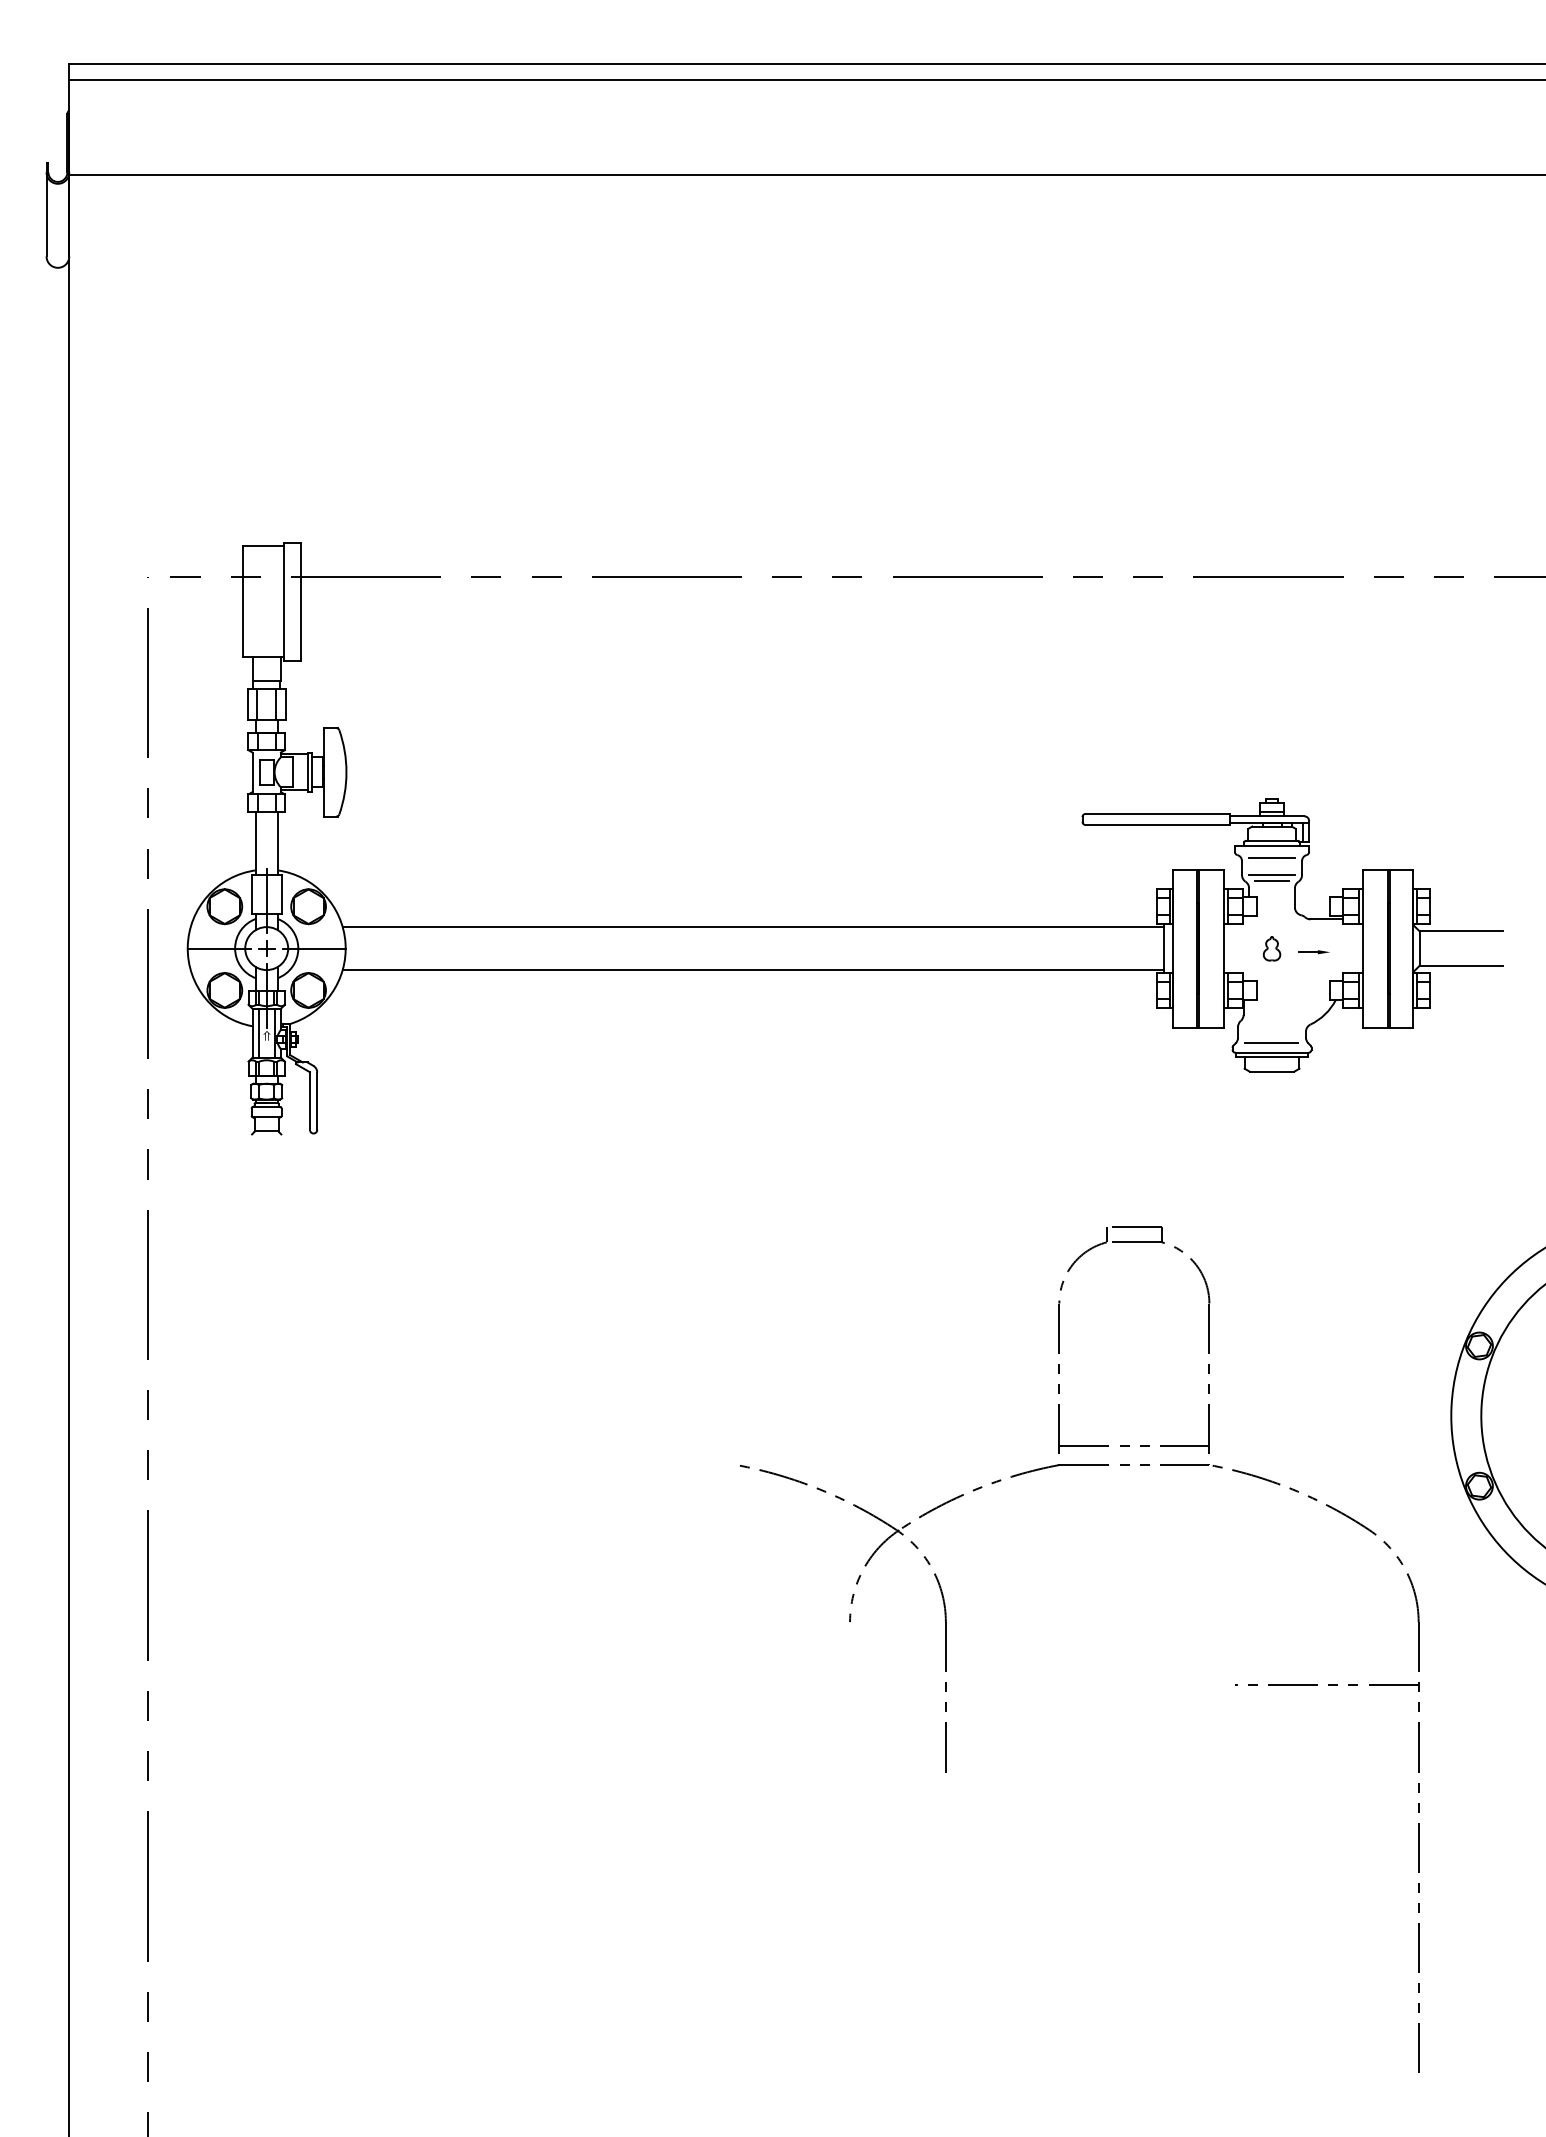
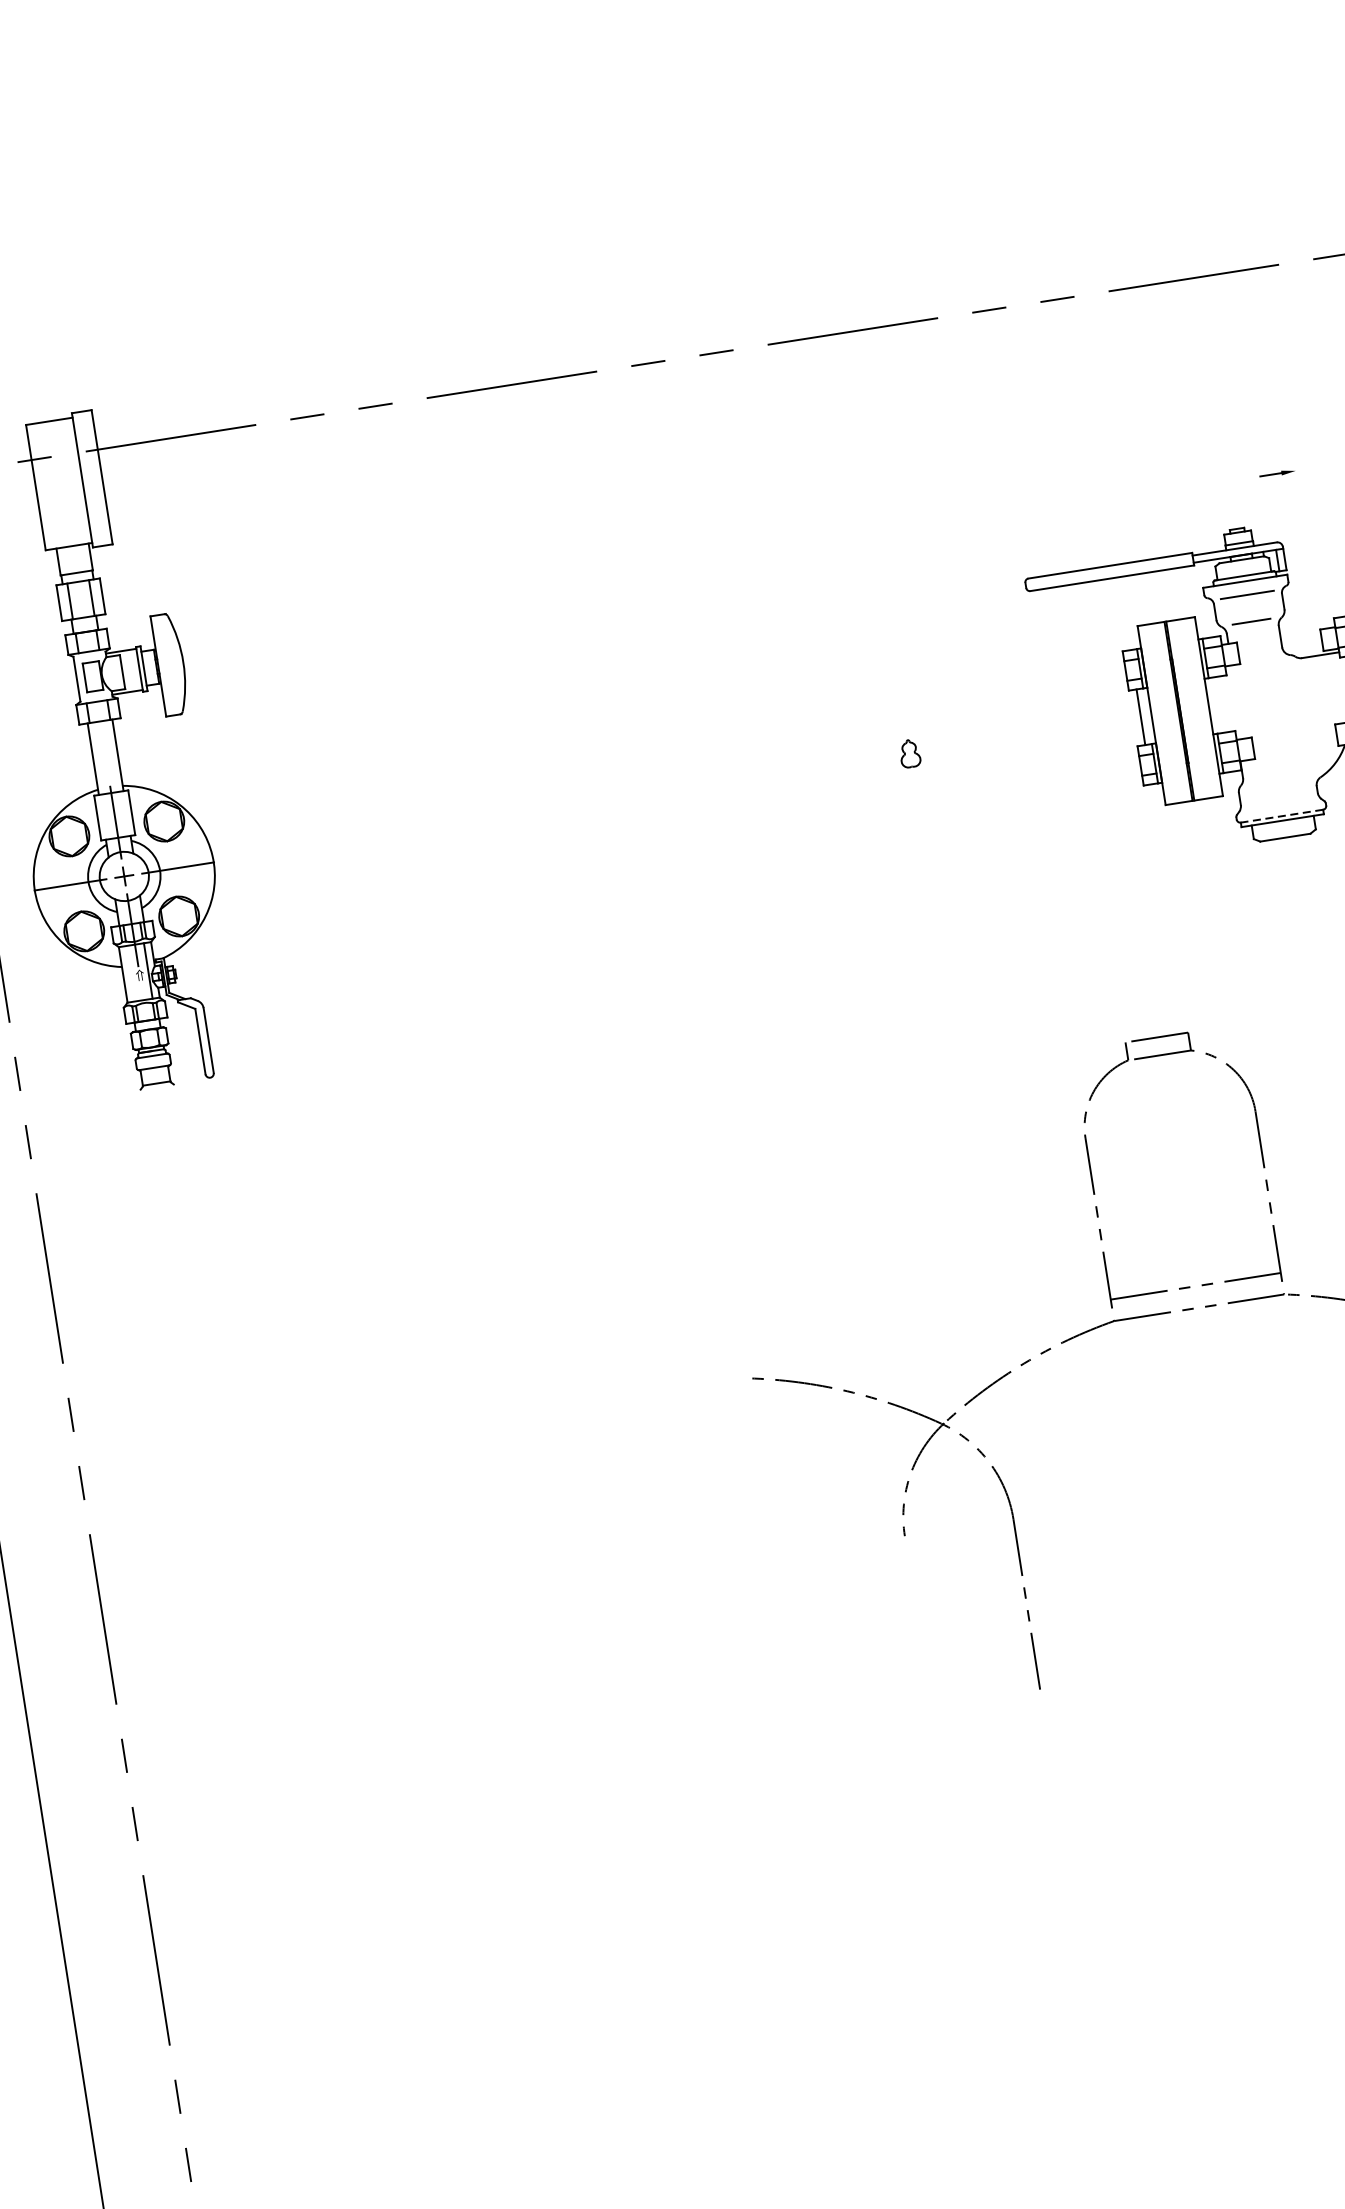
line: (1271, 875) -> (1249, 615), removed
line: (752, 927) -> (671, 766), removed
part: (1271, 948) -> (909, 753), moved
part: (1313, 952) -> (1276, 474), moved
line: (752, 970) -> (678, 815), removed
line: (258, 1032) -> (129, 973), removed
line: (1271, 1043) -> (1279, 805), removed
line: (1271, 1052) -> (1281, 815), solid -> dashed

